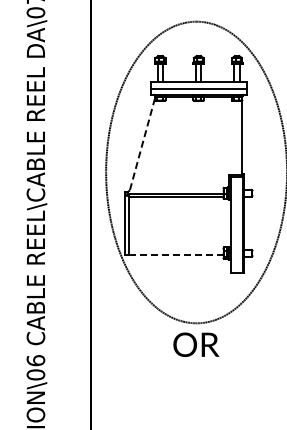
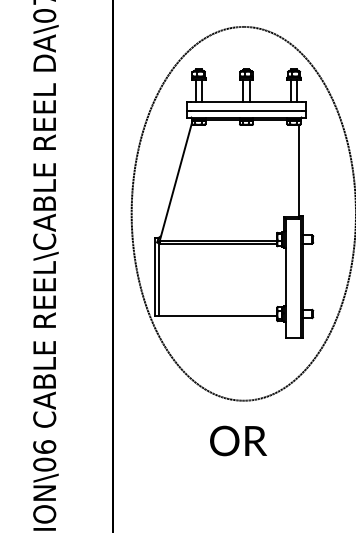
line: (141, 147) -> (175, 182), dashed -> solid
line: (176, 254) -> (218, 315), dashed -> solid
text: (196, 344) -> (238, 440), moved

